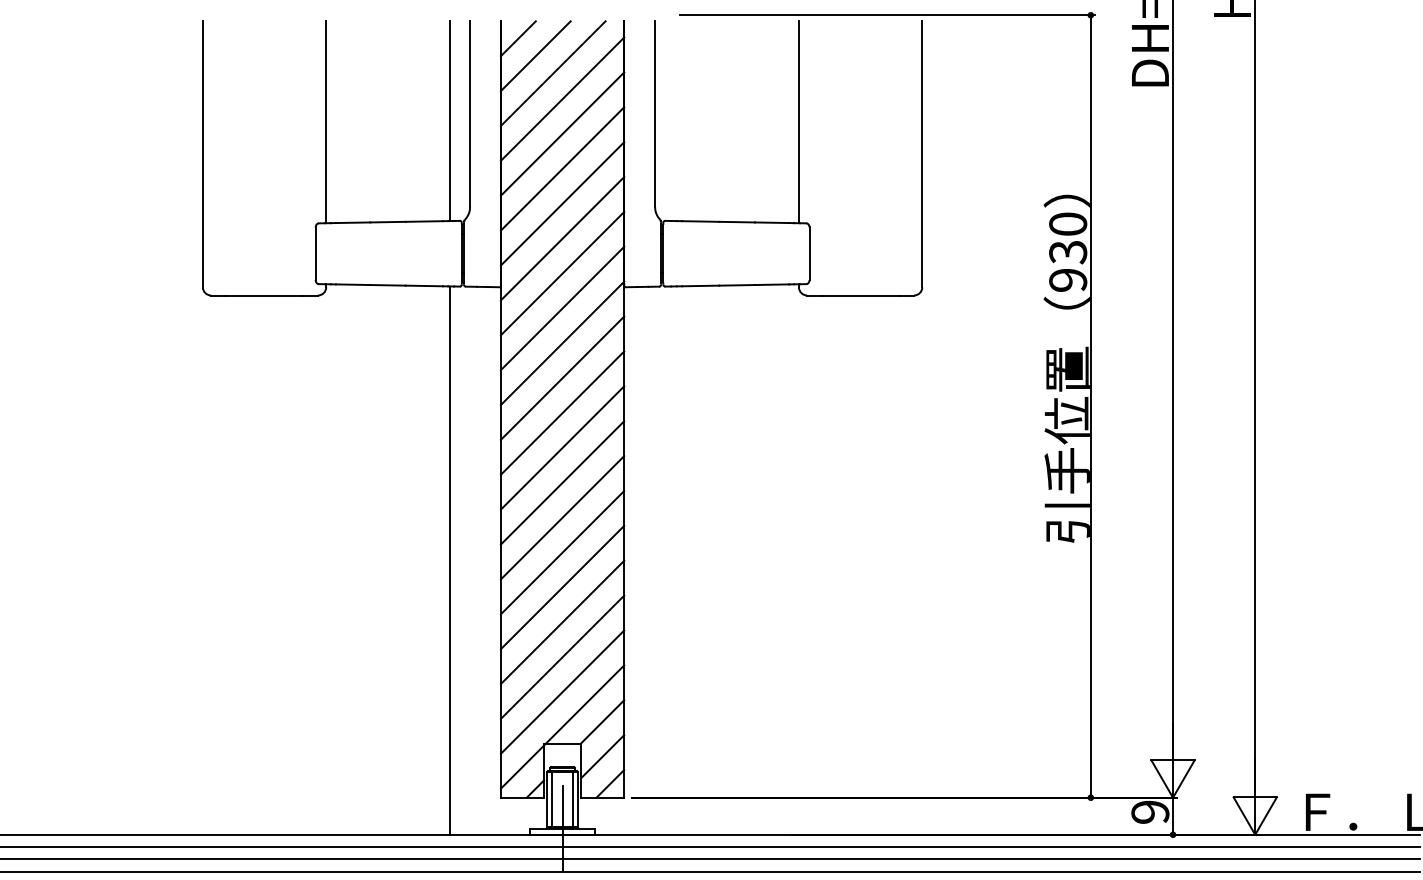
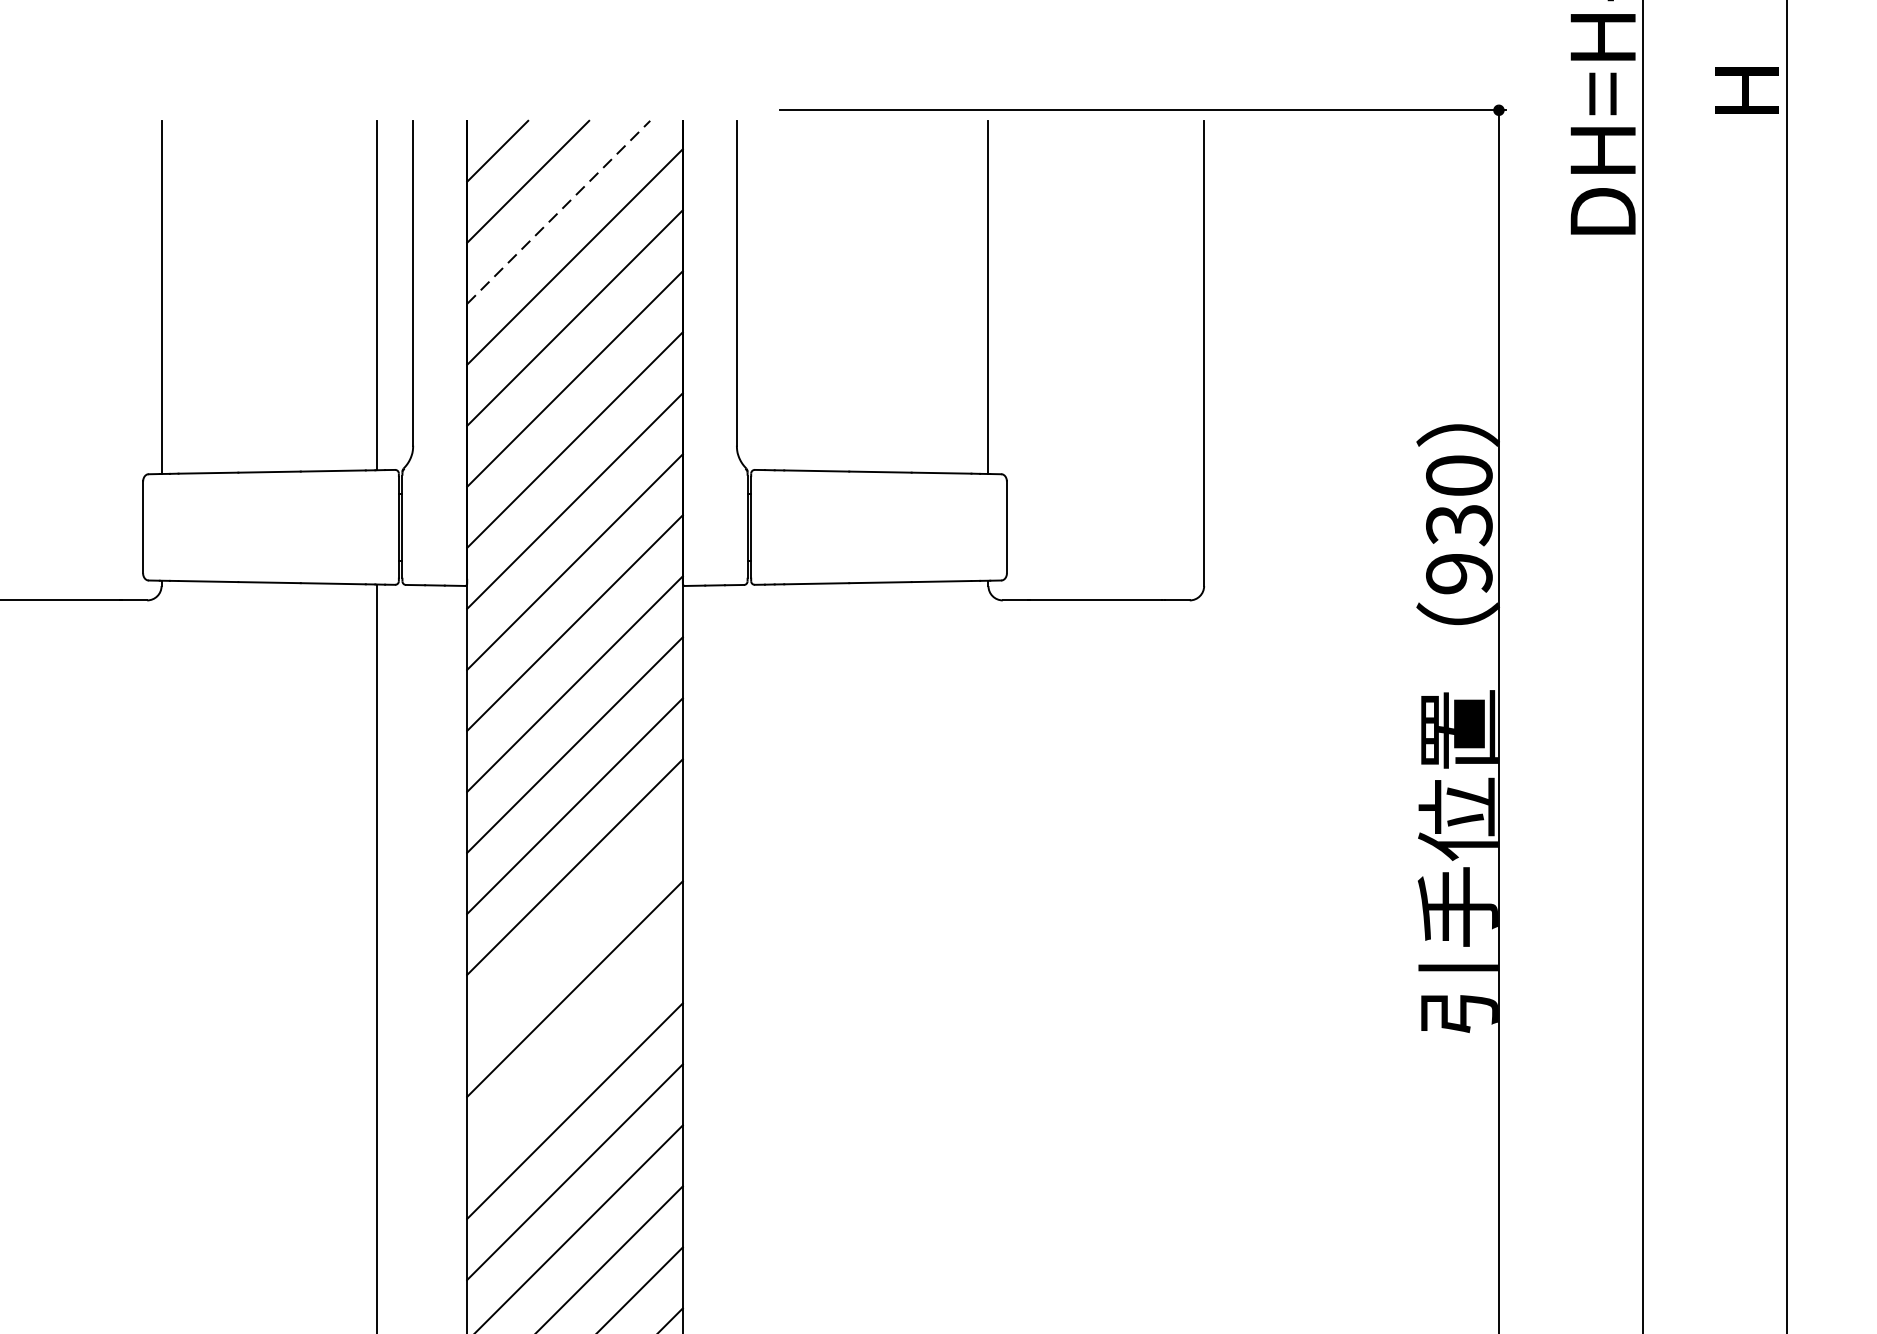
line: (553, 73) -> (559, 212), solid -> dashed
line: (562, 482) -> (574, 927), removed
line: (562, 552) -> (574, 1049), removed

